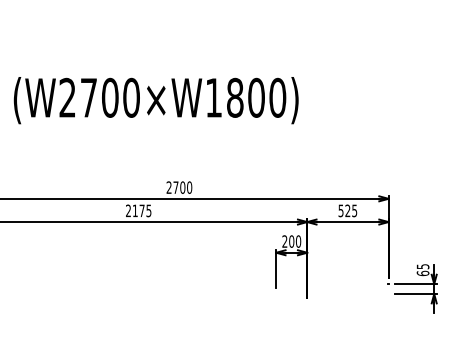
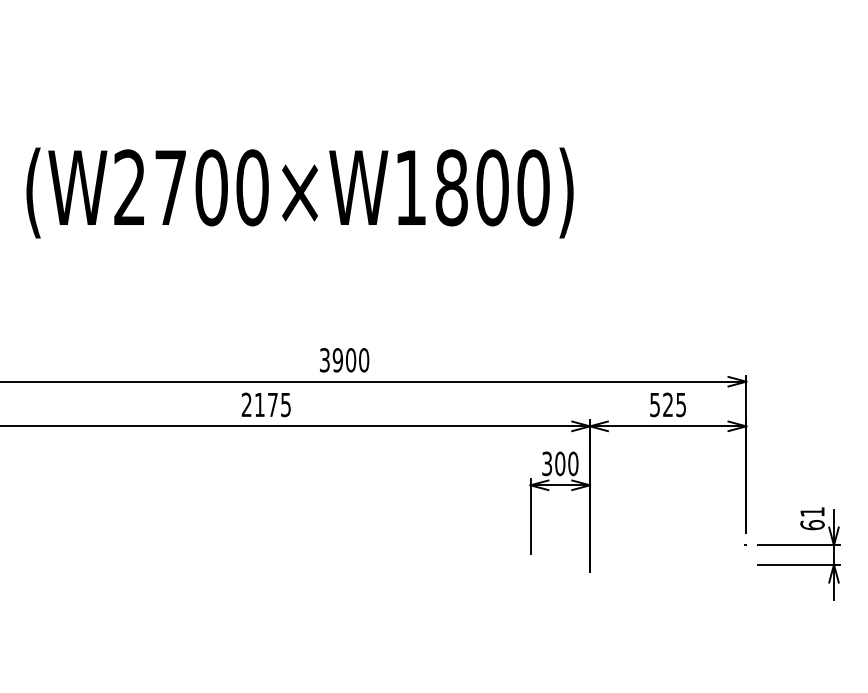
text: (172, 187) -> (331, 359), 2700 -> 3900
text: (284, 241) -> (546, 463), 200 -> 300
text: (422, 266) -> (811, 511), 65 -> 61

